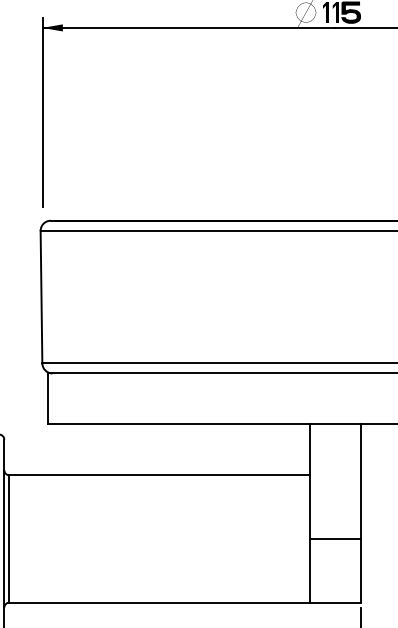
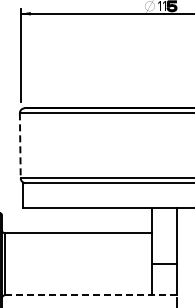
line: (41, 298) -> (20, 146), solid -> dashed
line: (186, 602) -> (91, 295), solid -> dashed

